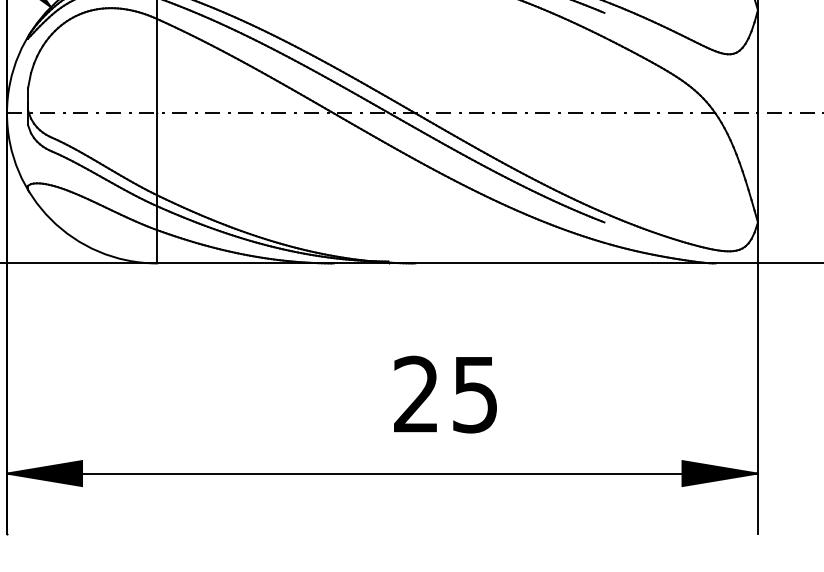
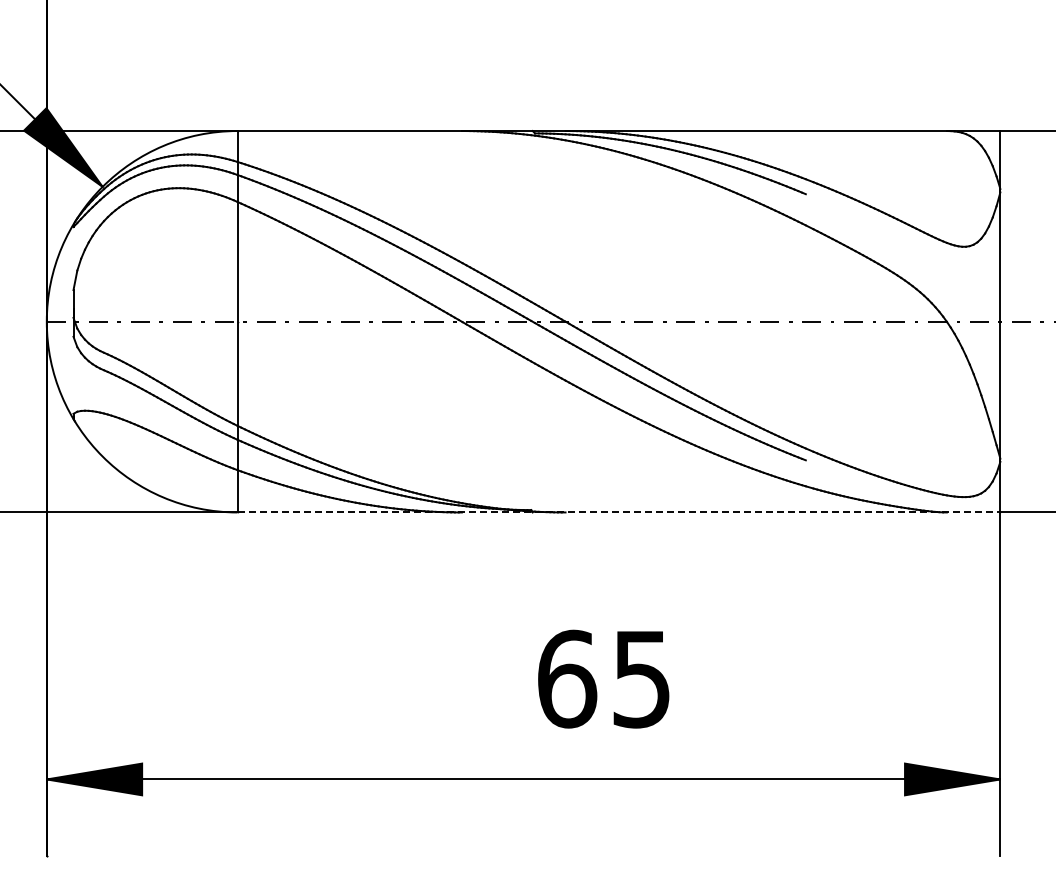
line: (457, 263) -> (619, 512), solid -> dashed
text: (416, 394) -> (567, 678), 25 -> 65

